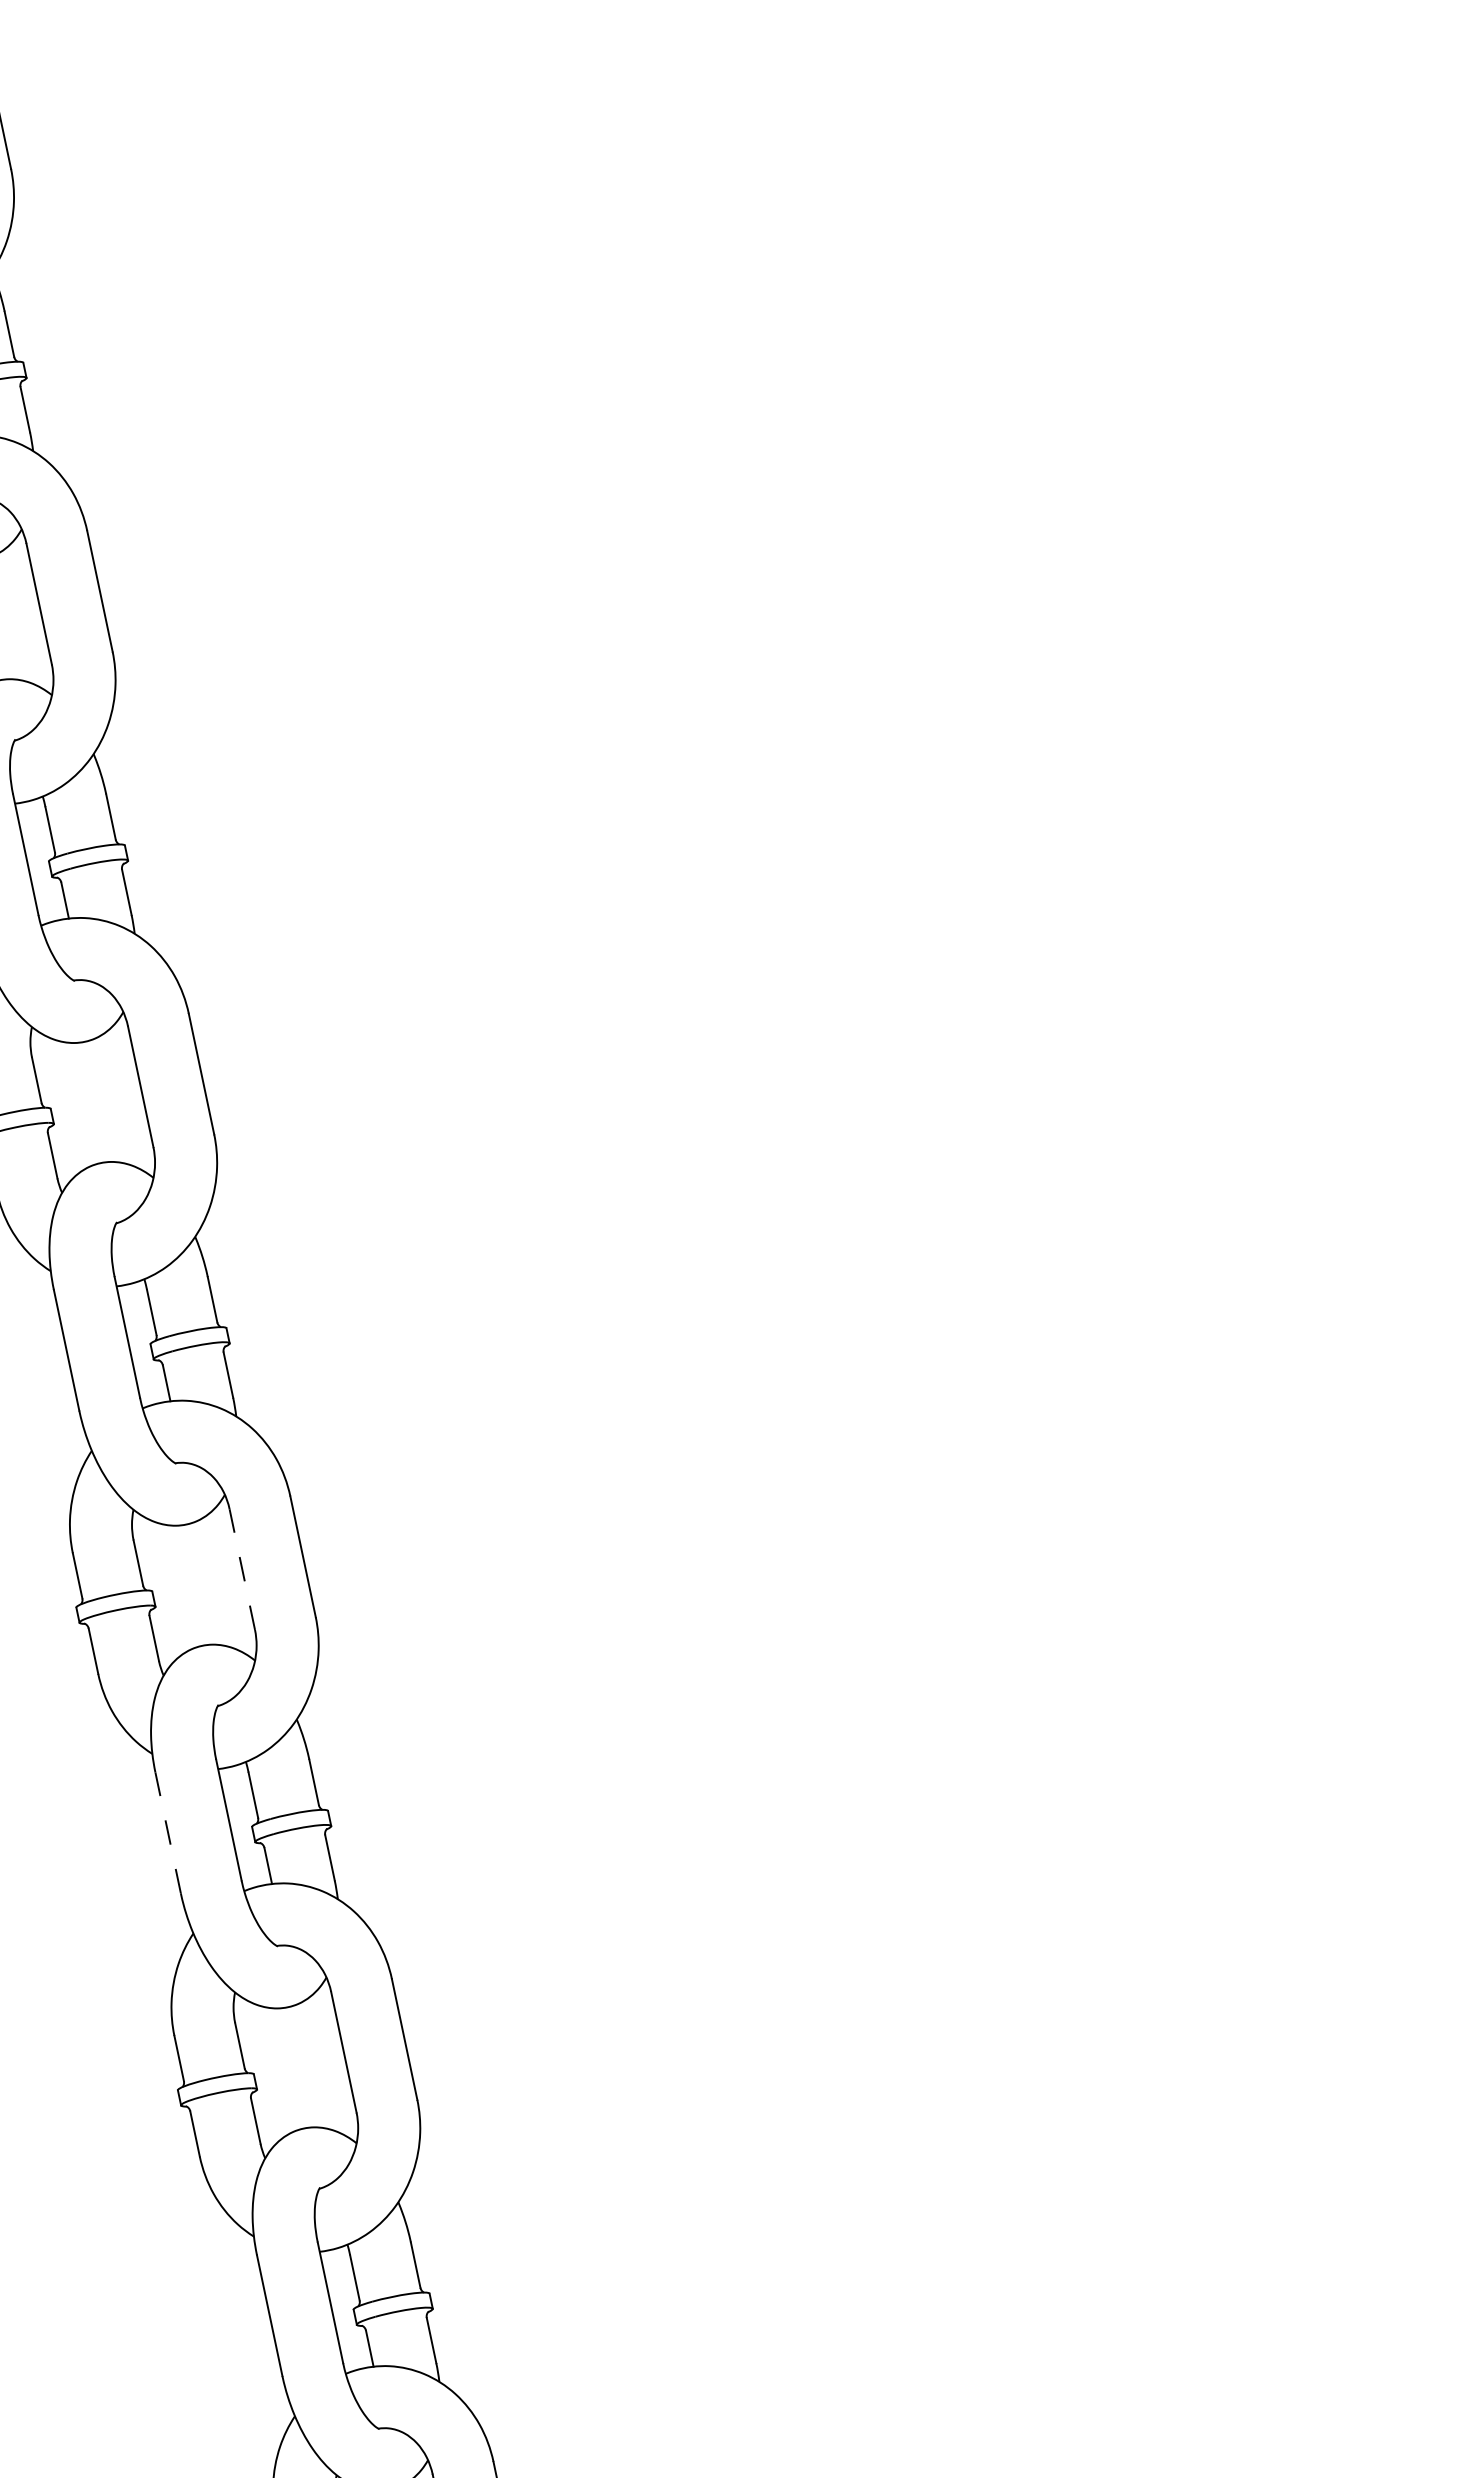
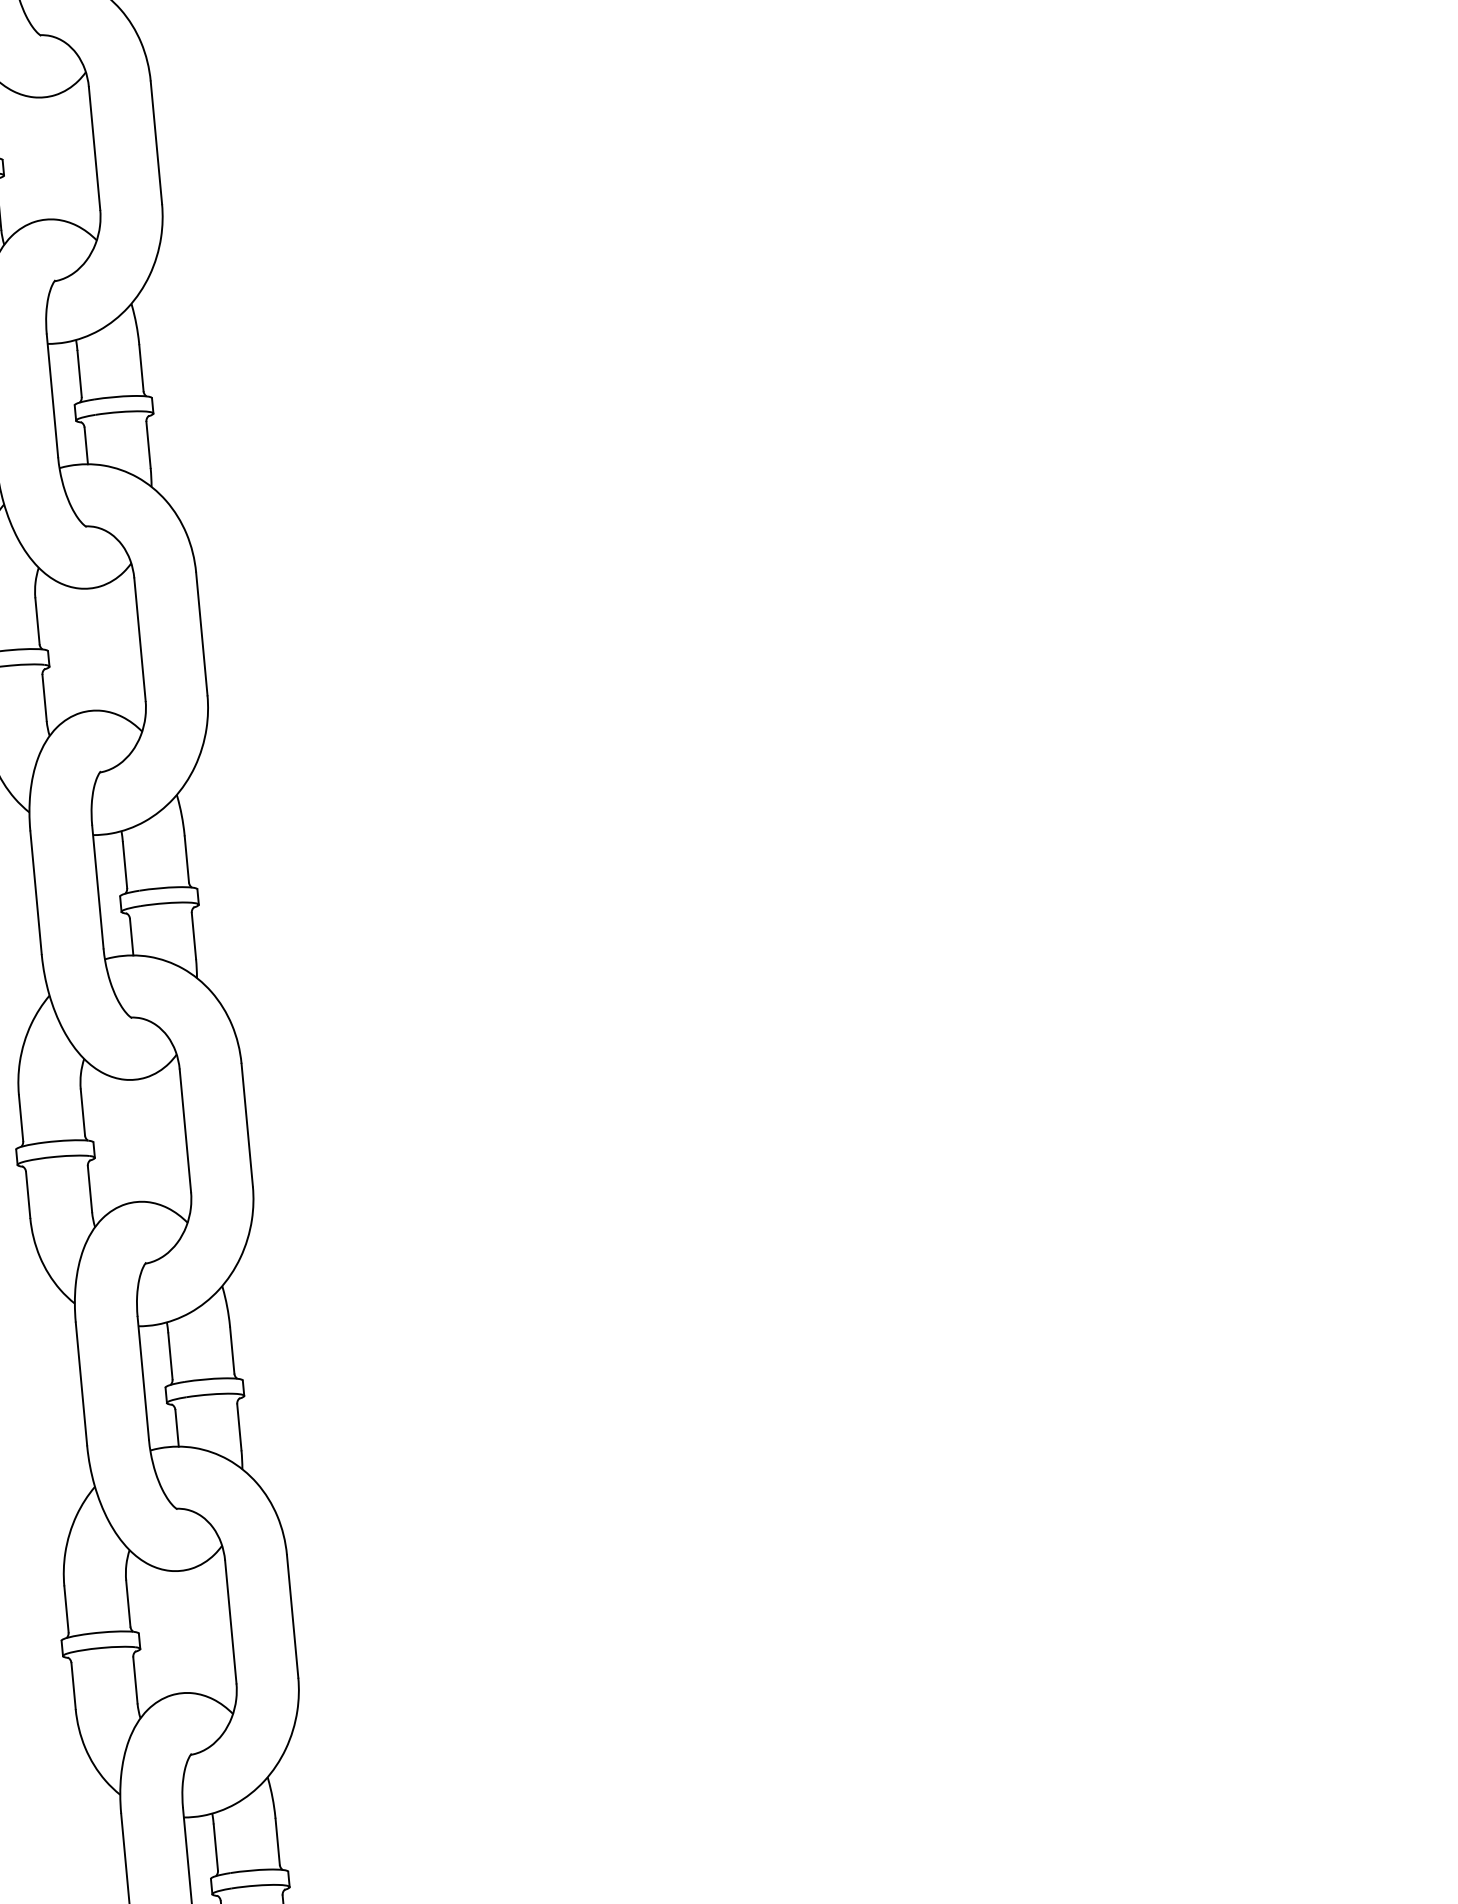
line: (242, 1569) -> (185, 1130), dashed -> solid
line: (168, 1832) -> (81, 1383), dashed -> solid

